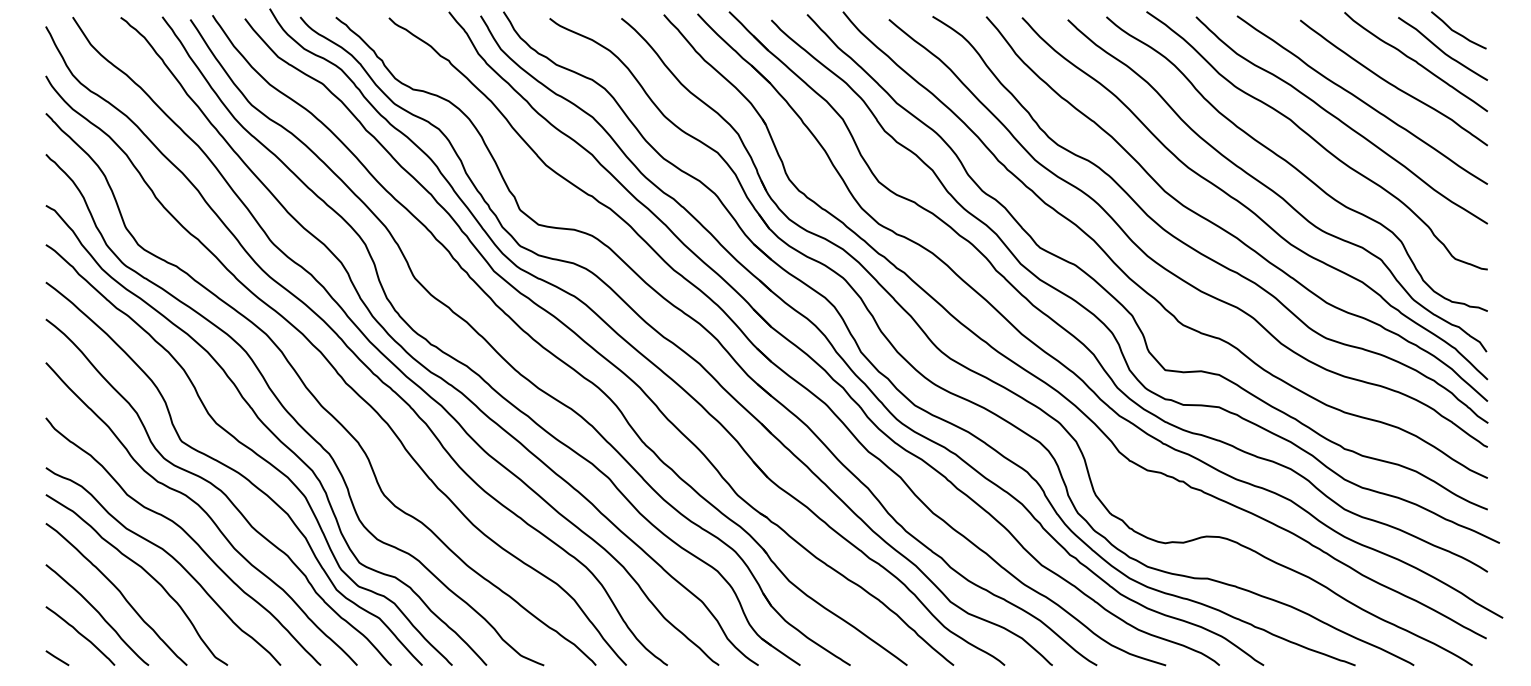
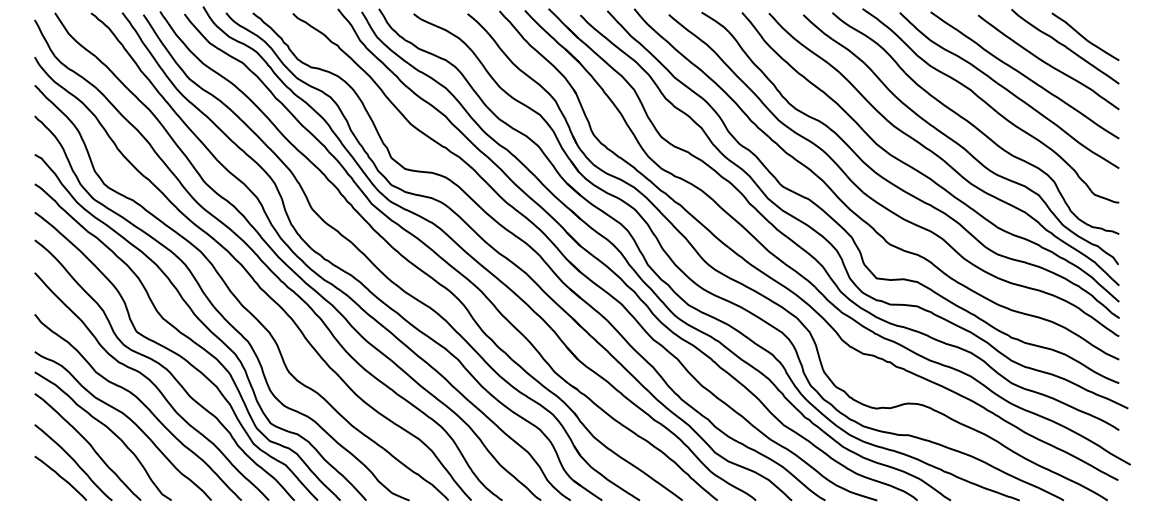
curve: (1458, 32) -> (1097, 24), removed
line: (57, 658) -> (43, 495), removed

